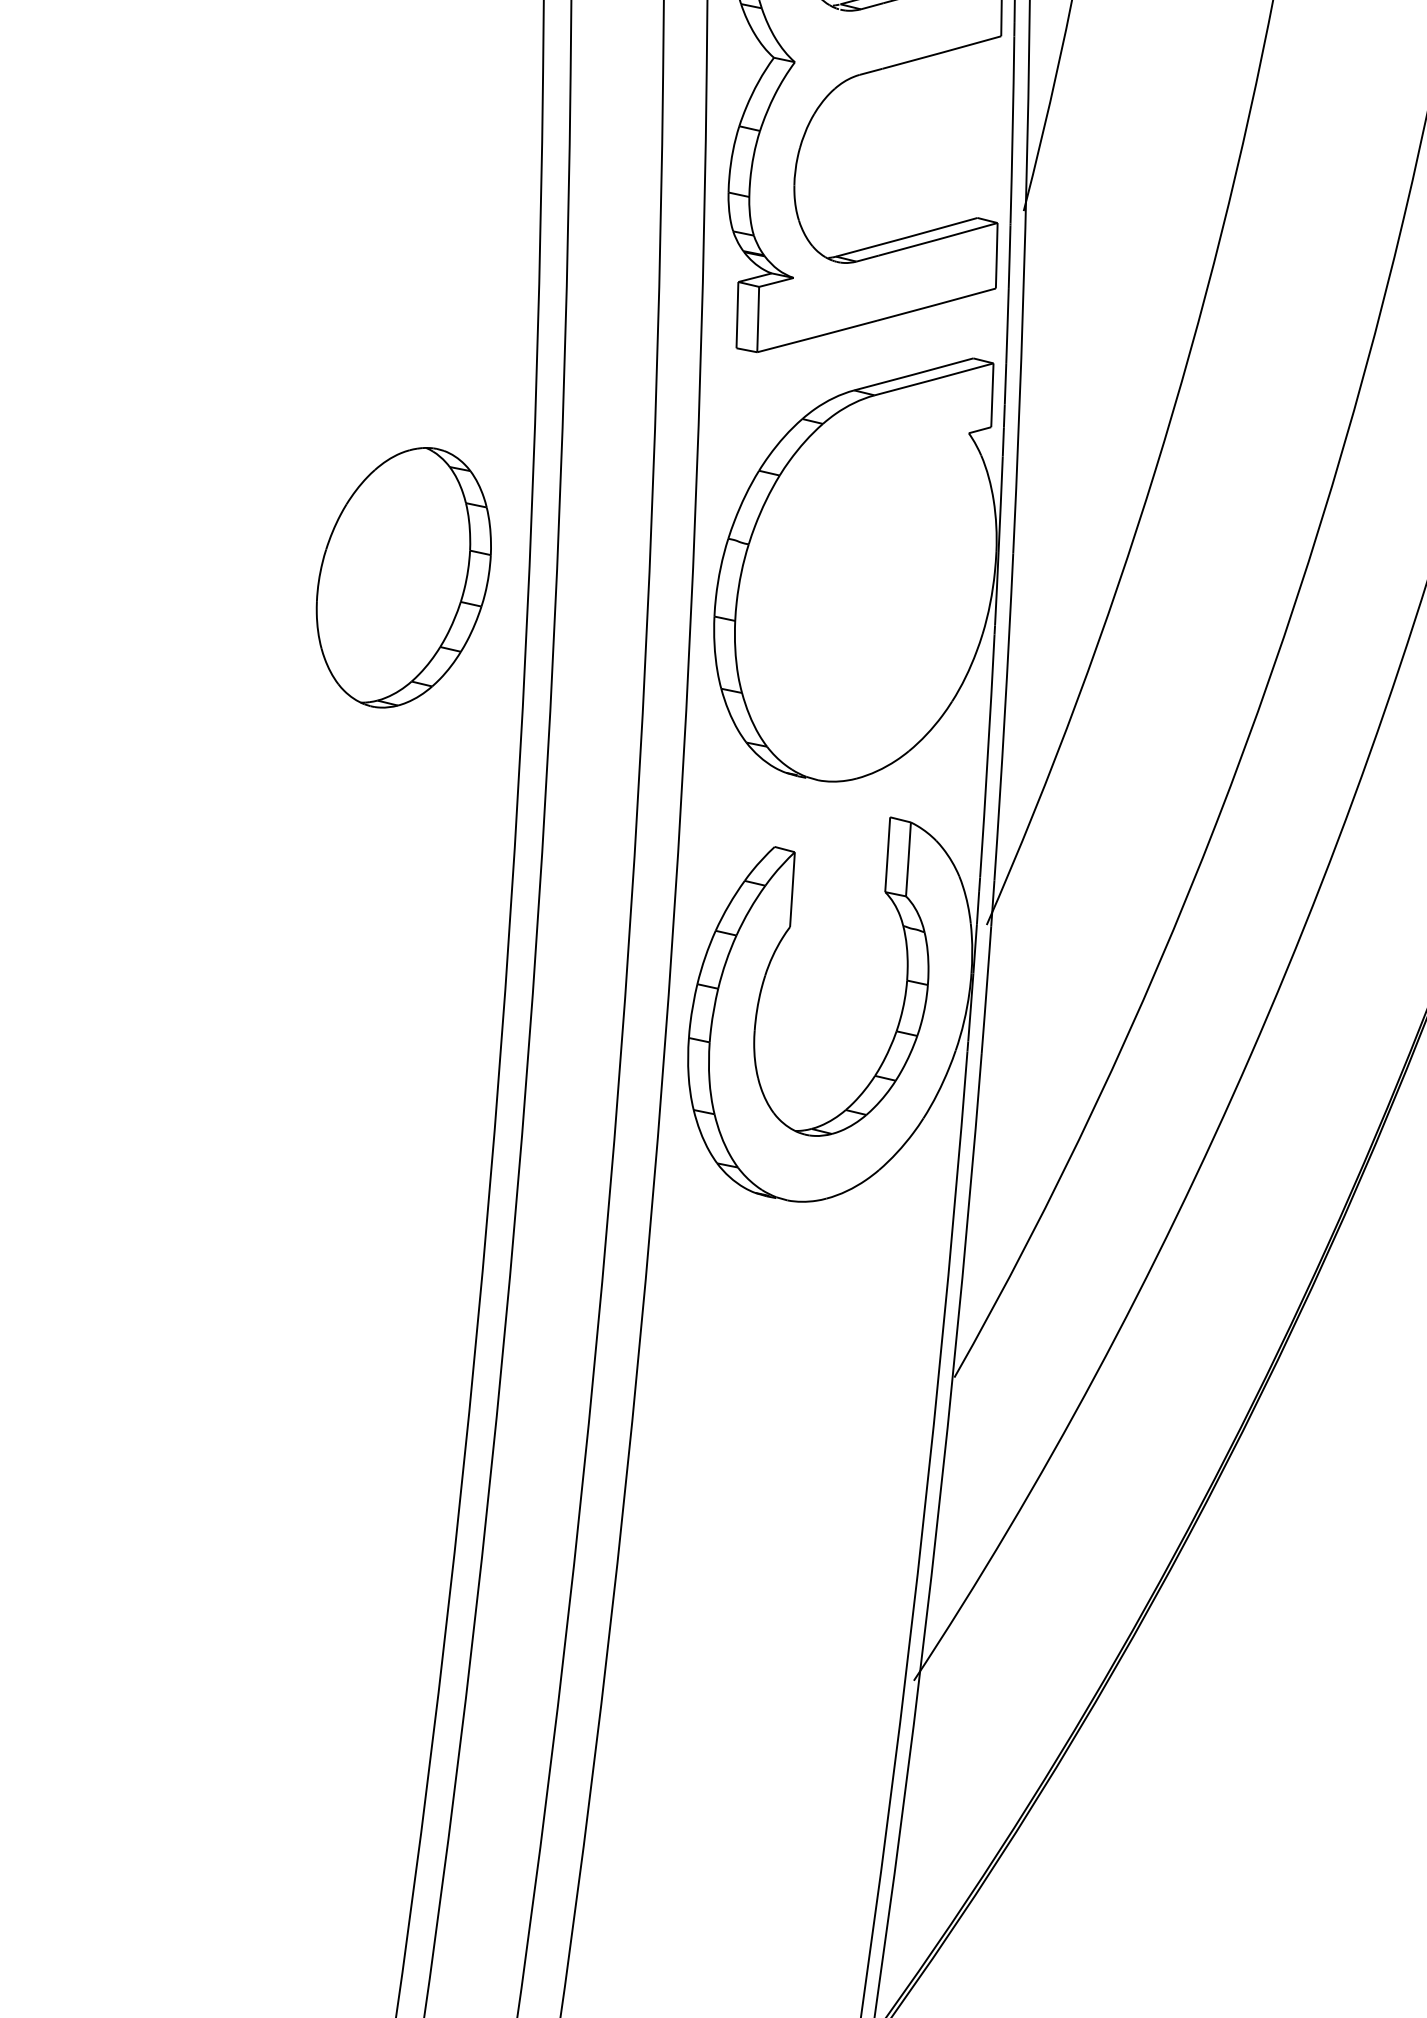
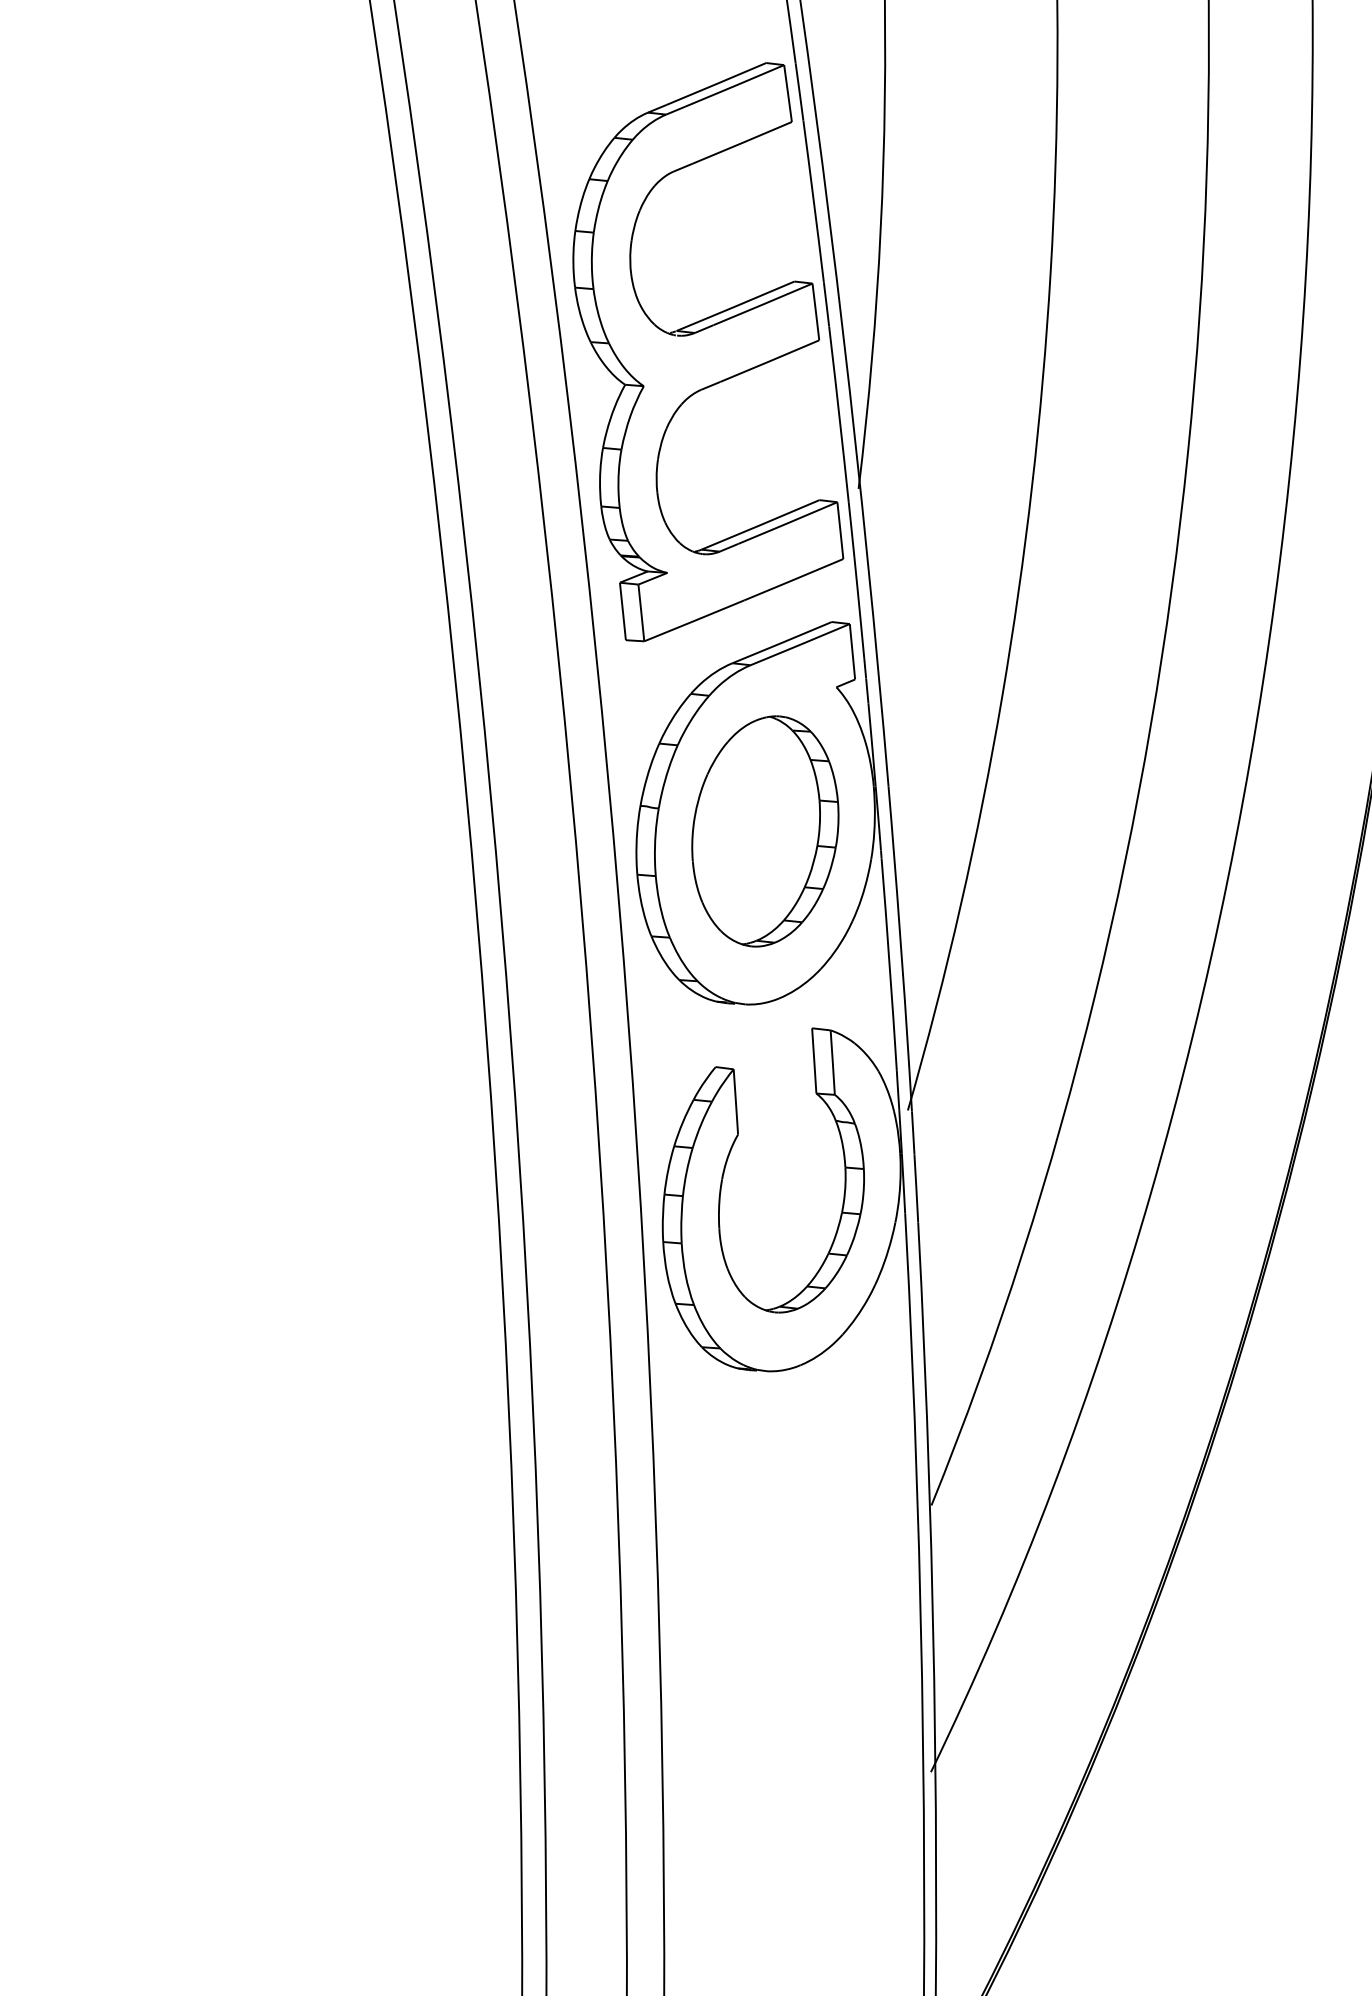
part: (404, 577) -> (765, 831), moved

